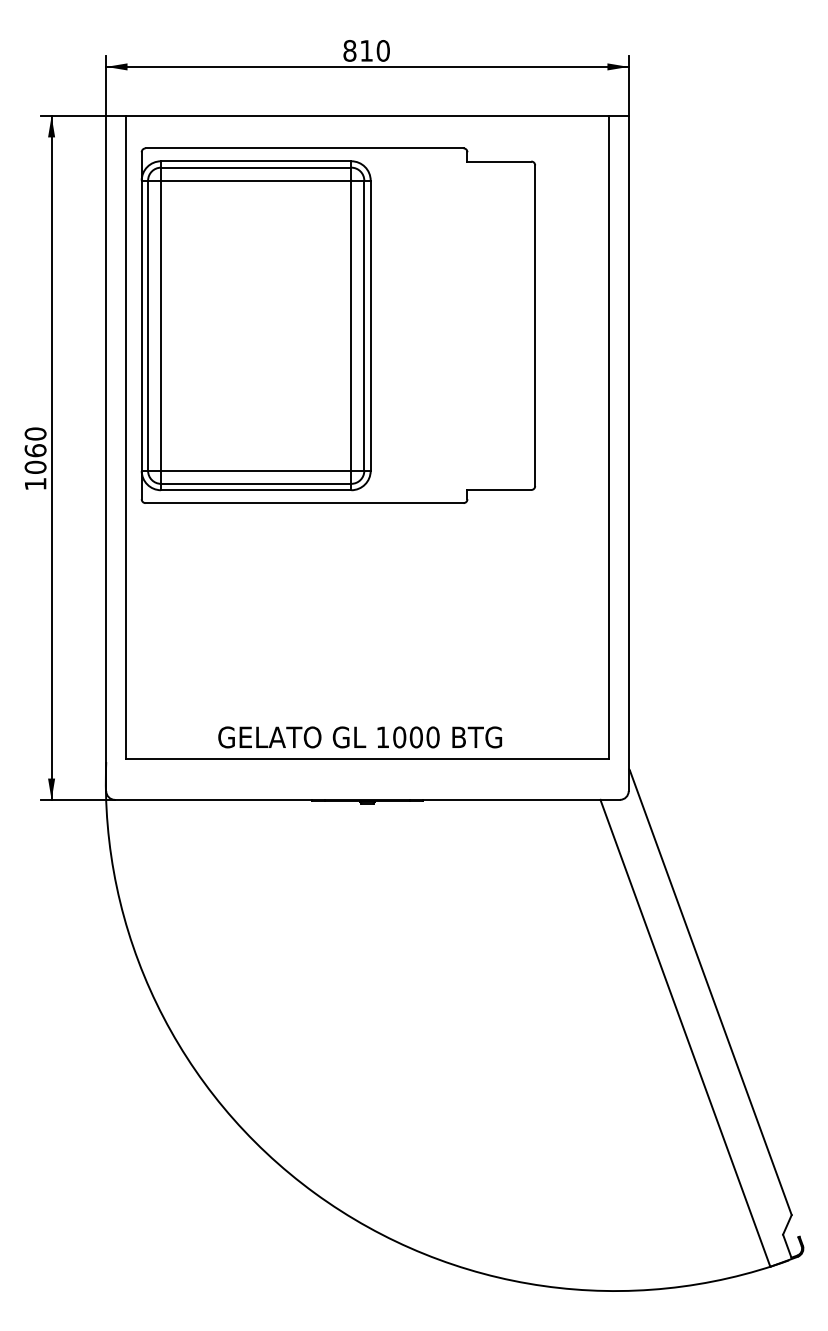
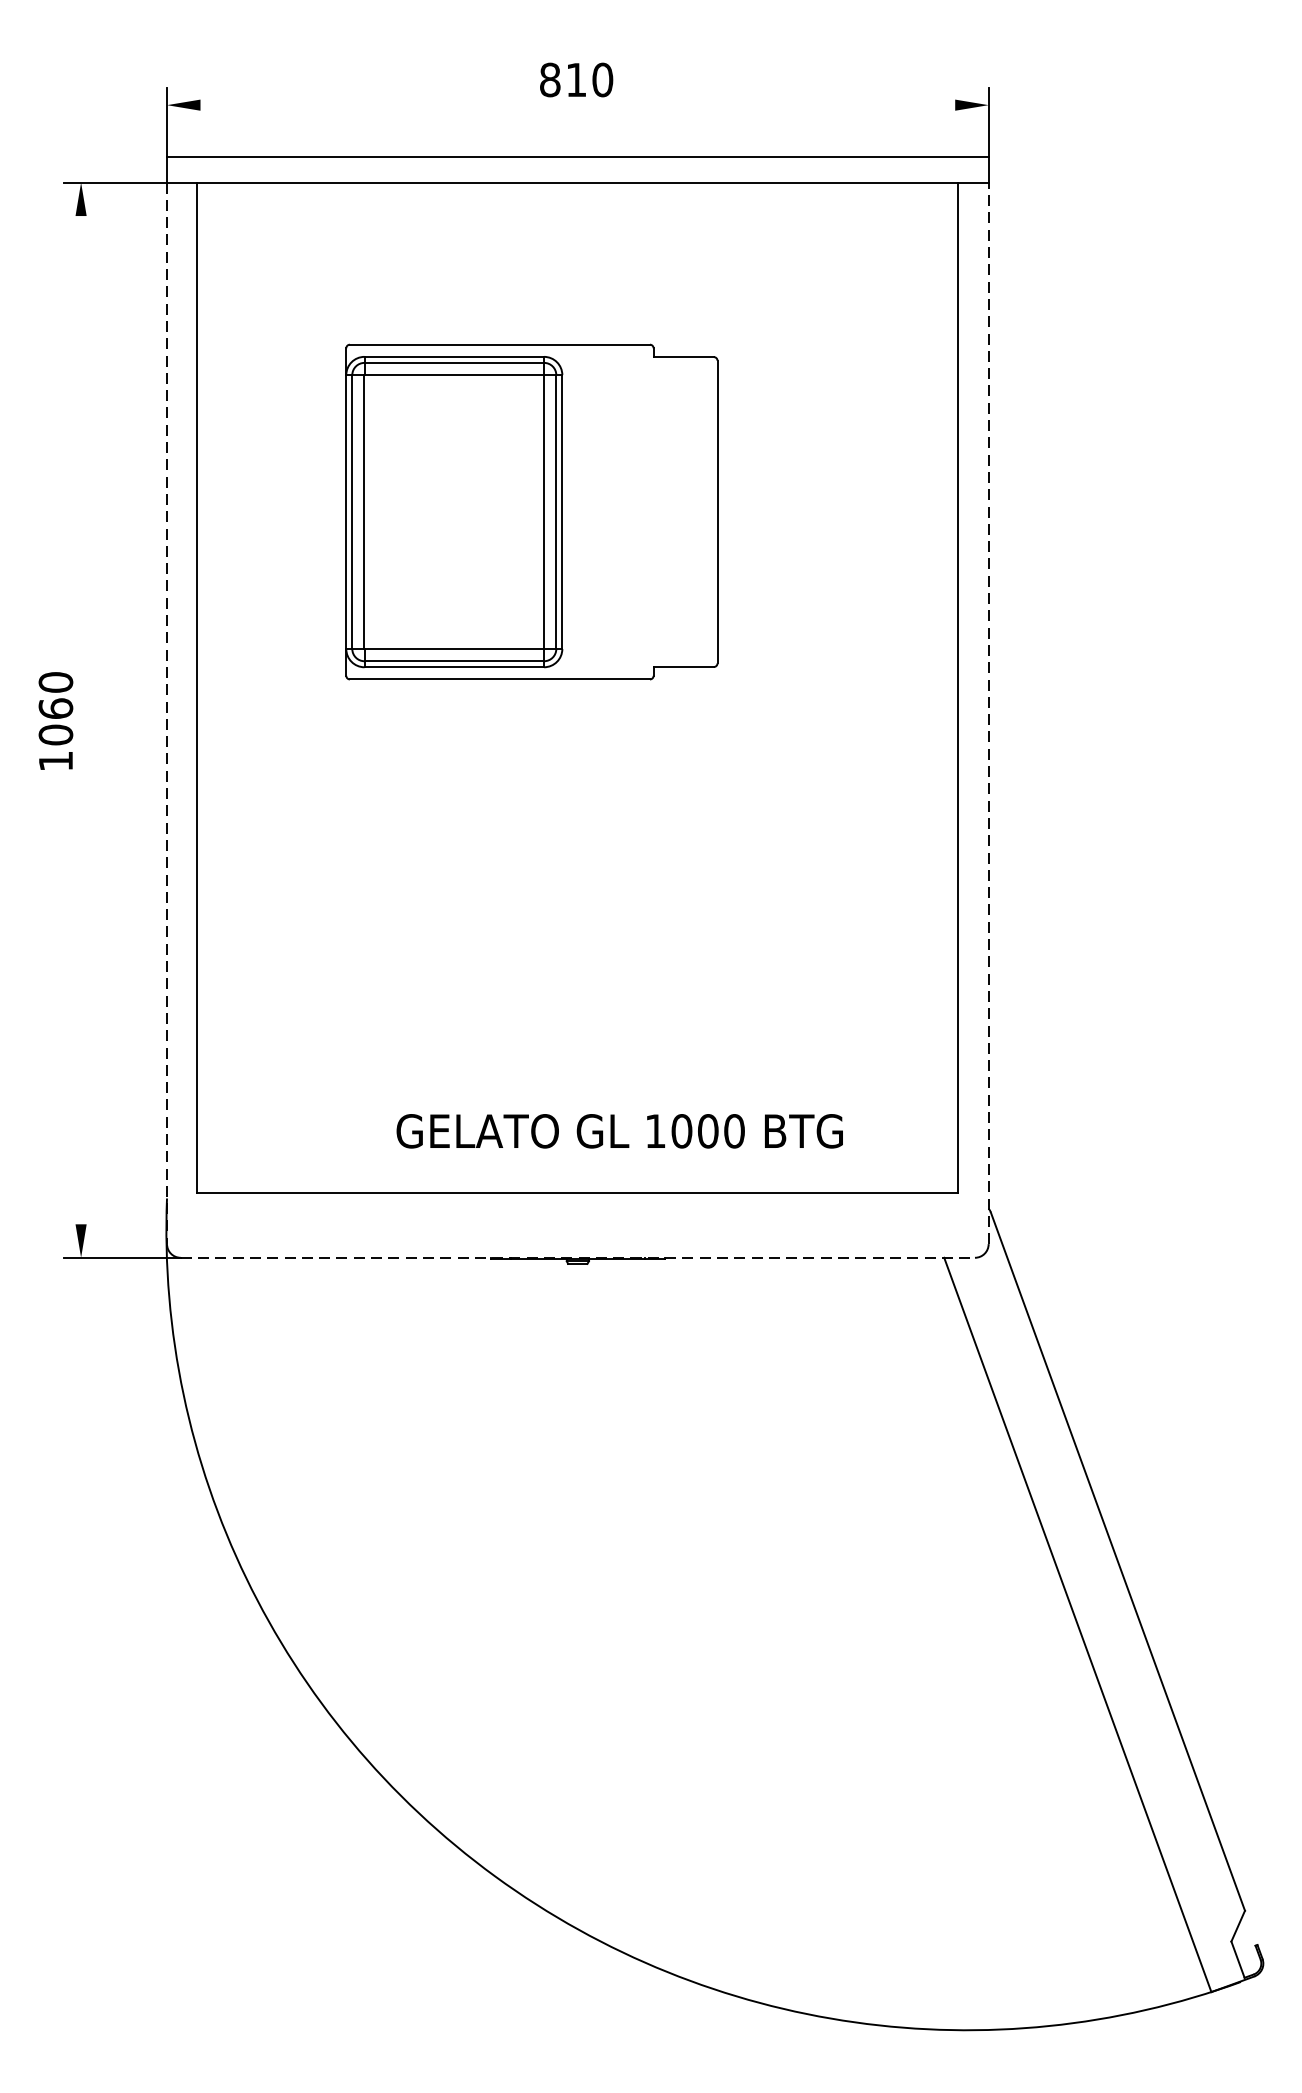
line: (367, 66) -> (577, 156), moved
part: (337, 325) -> (530, 511), size x0.6
line: (106, 453) -> (167, 713), solid -> dashed
line: (628, 453) -> (988, 713), solid -> dashed
line: (51, 457) -> (80, 719), removed
text: (360, 737) -> (620, 1131), moved
line: (367, 799) -> (577, 1257), solid -> dashed

